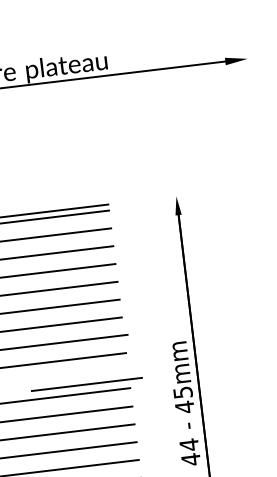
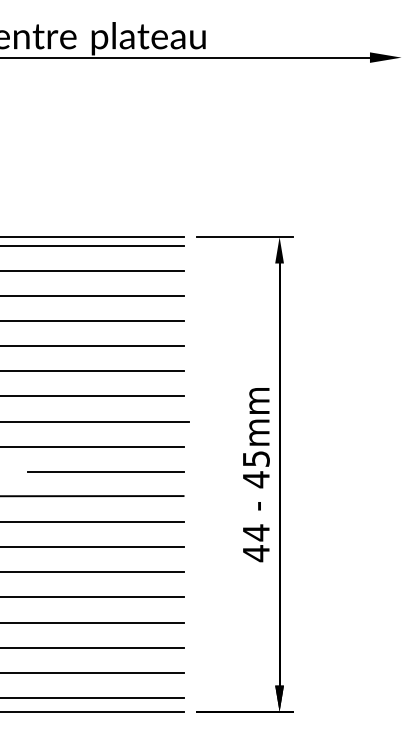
line: (151, 199) -> (244, 237), added
line: (86, 384) -> (105, 471), moved
text: (184, 404) -> (256, 475), moved

